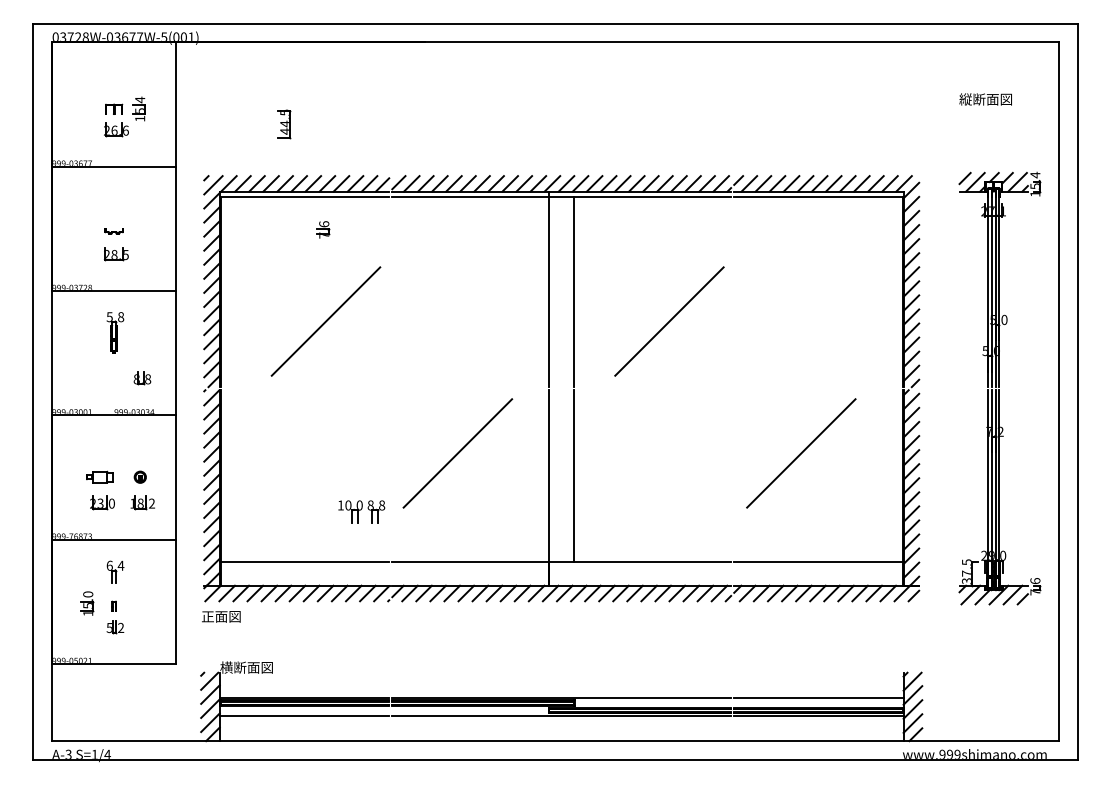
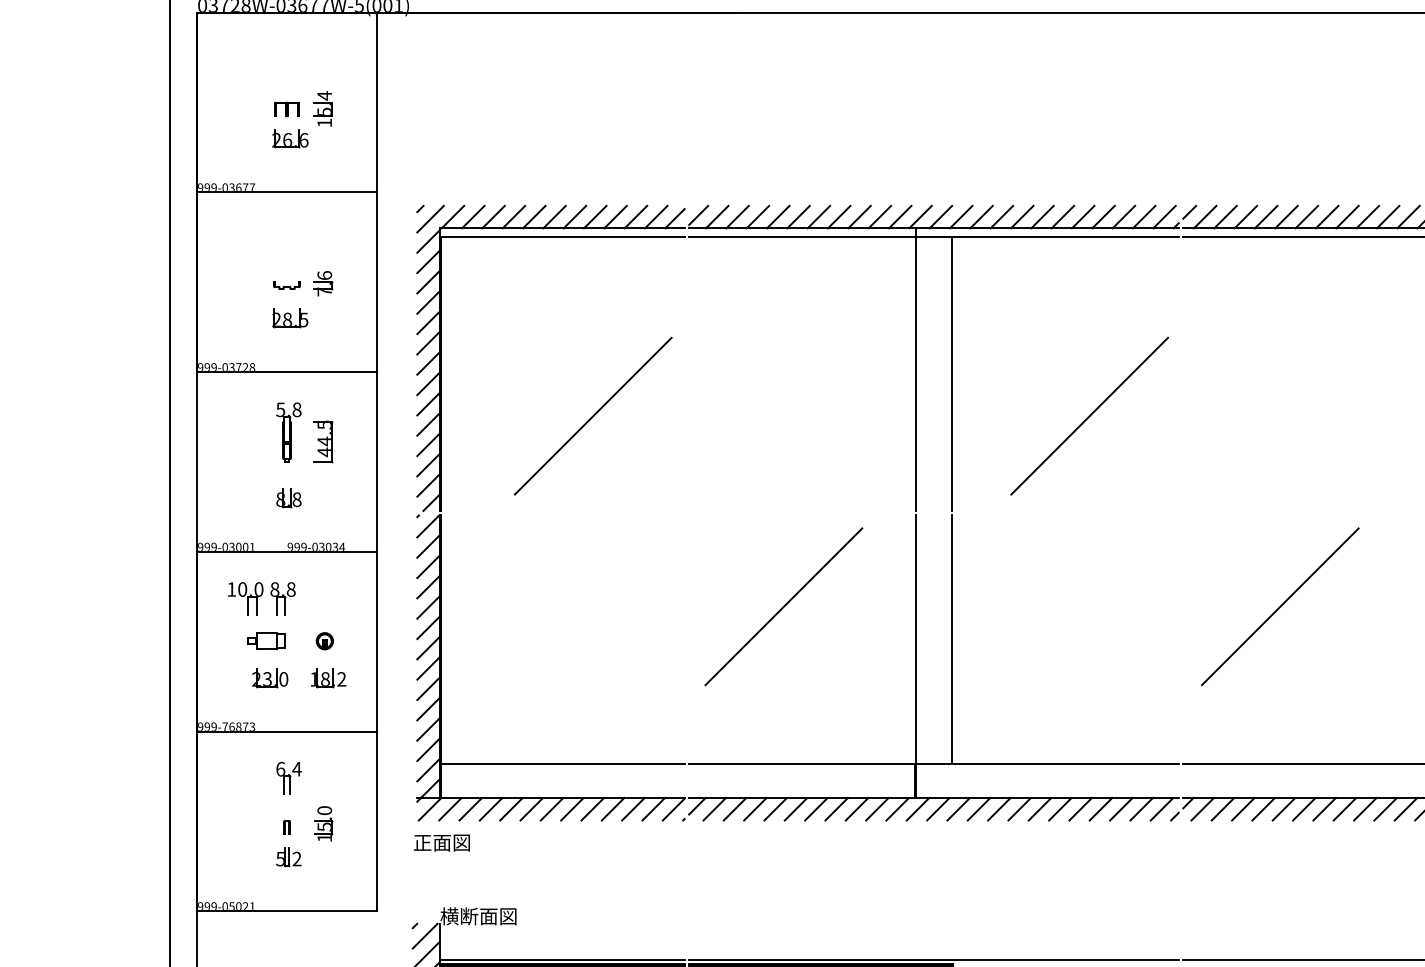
part: (284, 124) -> (323, 442), moved
part: (323, 229) -> (323, 283), moved
part: (142, 378) -> (288, 498), moved
part: (361, 511) -> (261, 598), moved
part: (87, 603) -> (323, 823), moved

